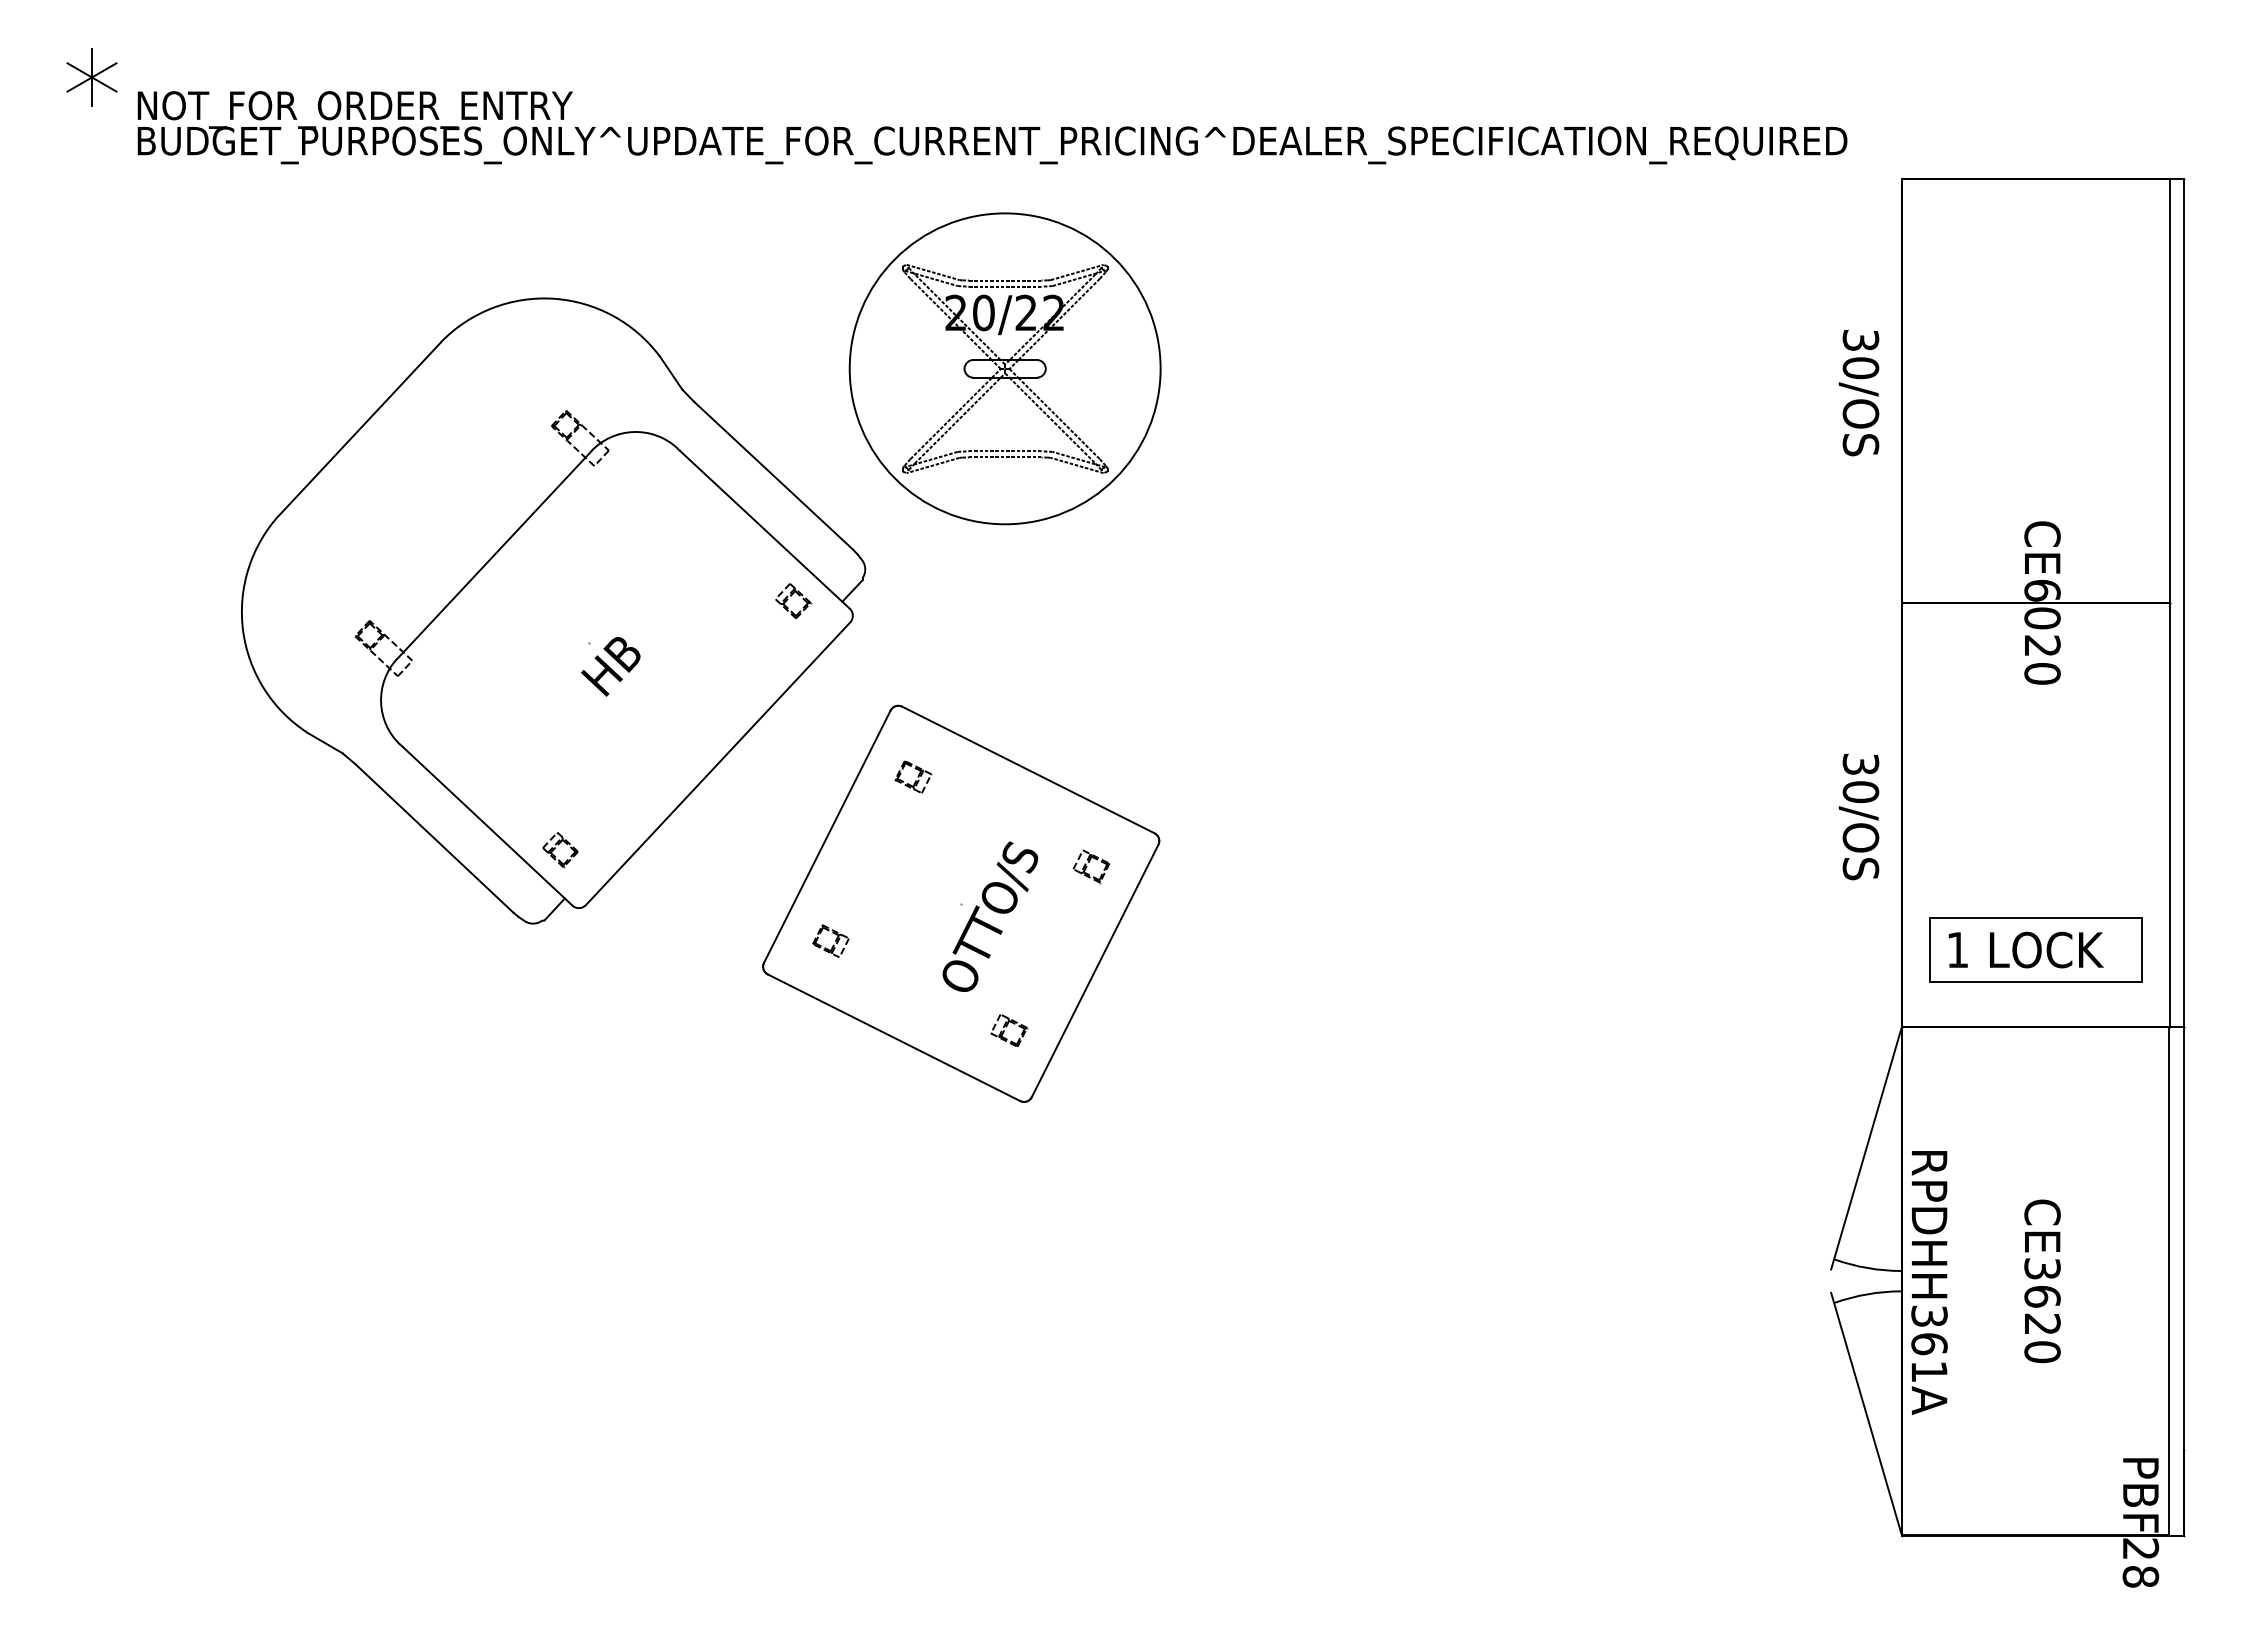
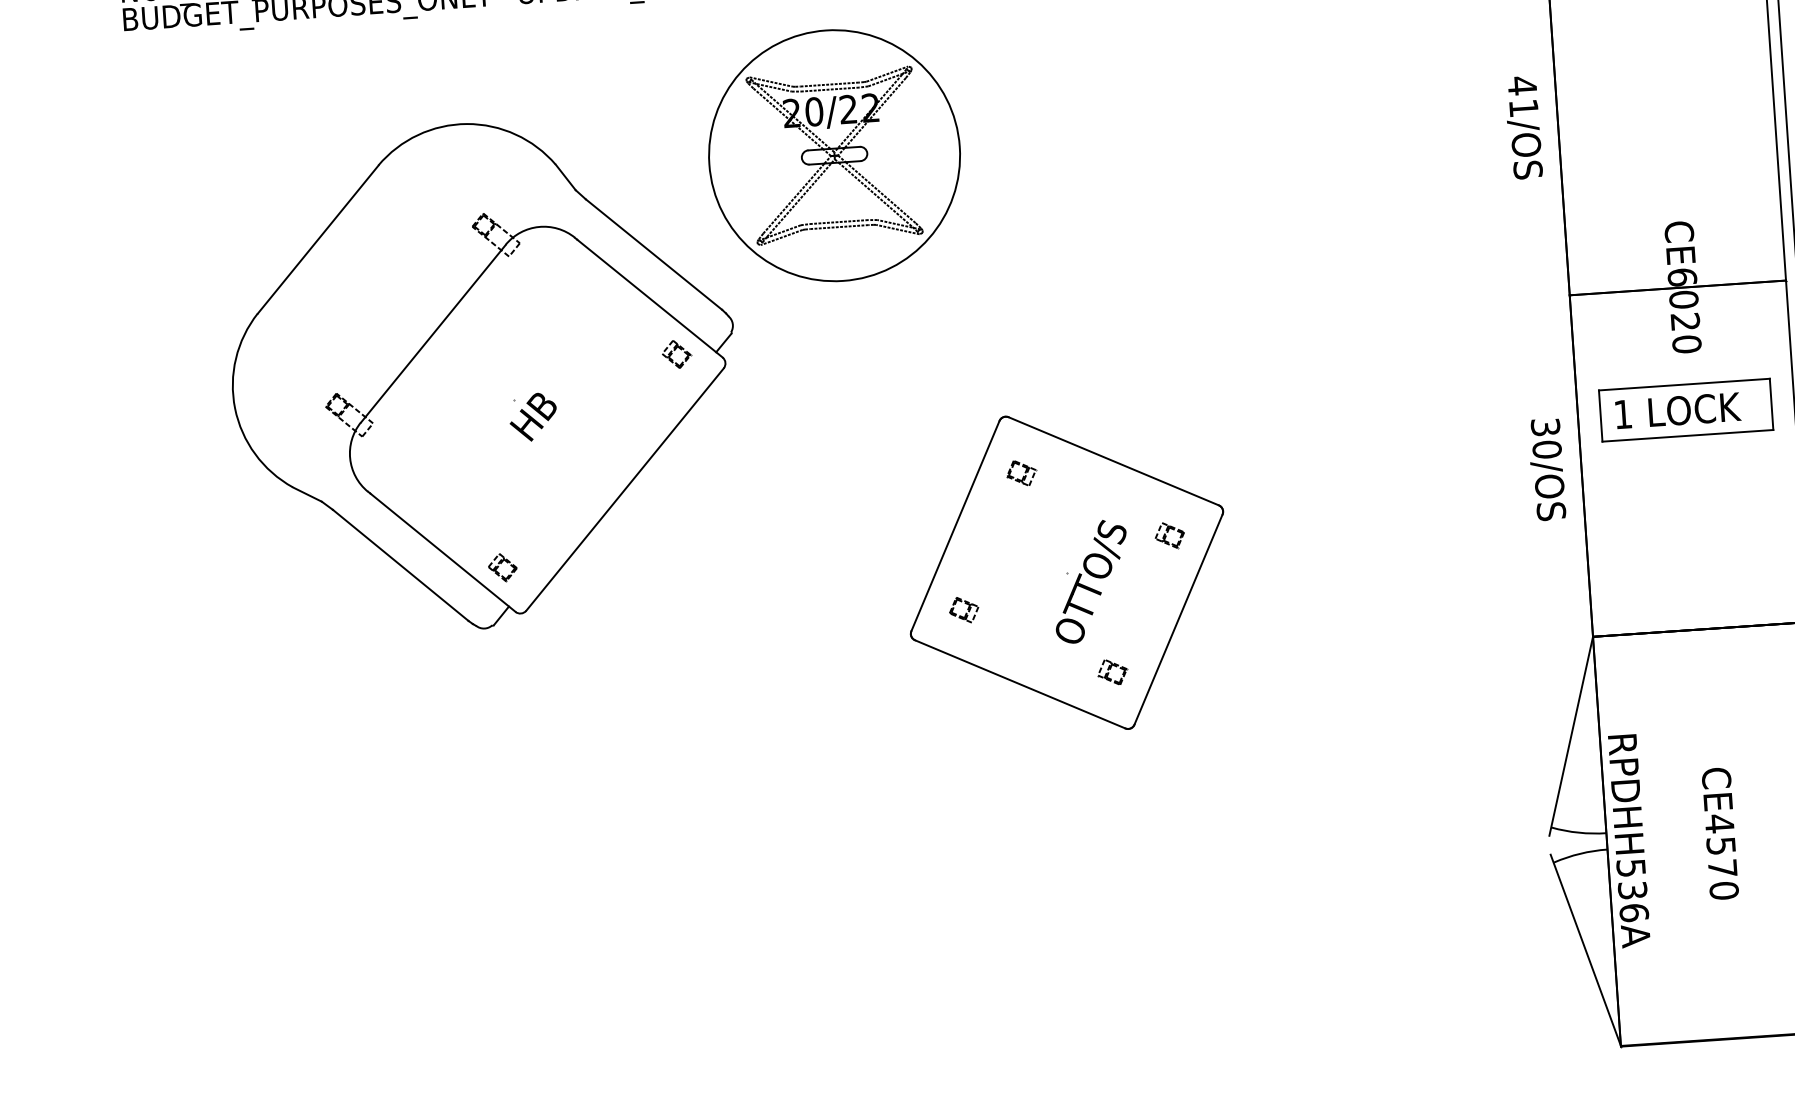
text: (1860, 353) -> (1522, 96), 30/OS -> 41/OS
part: (961, 903) -> (1067, 572), moved
part: (2035, 949) -> (1685, 409), moved
text: (2042, 1295) -> (1721, 845), CE3620 -> CE4570
text: (1929, 1344) -> (1632, 890), RPDHH361A -> RPDHH536A

